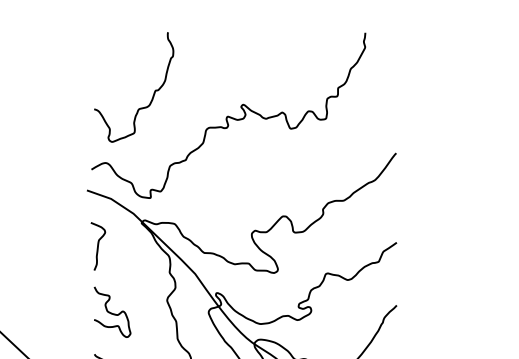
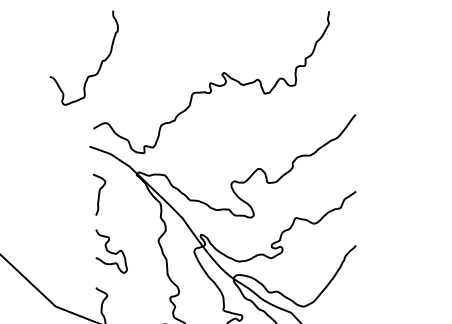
curve: (153, 93) -> (100, 63), moved

